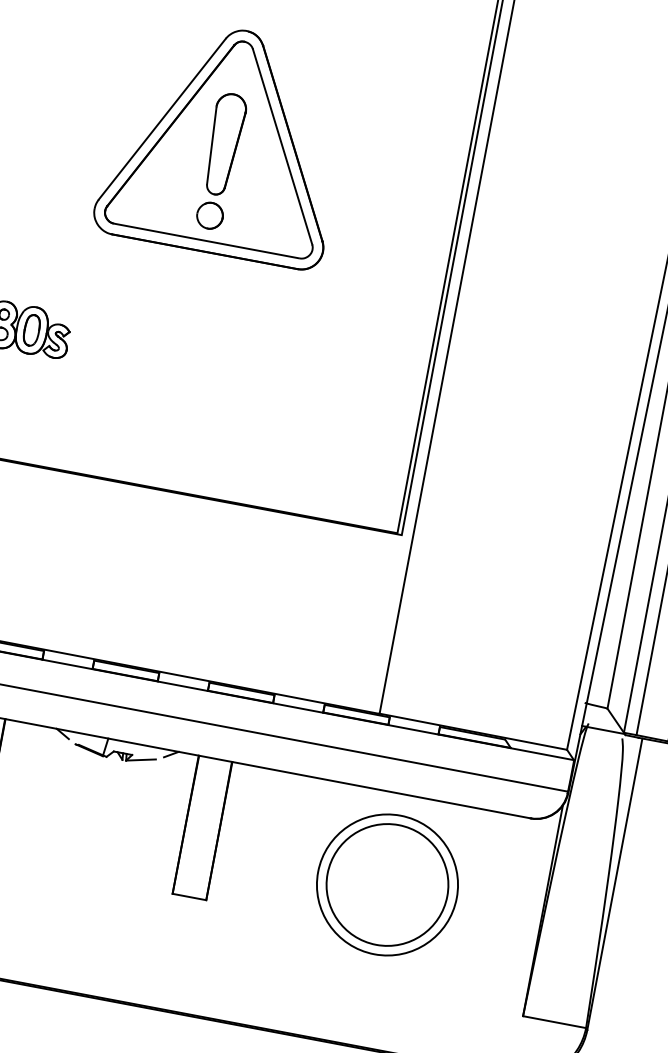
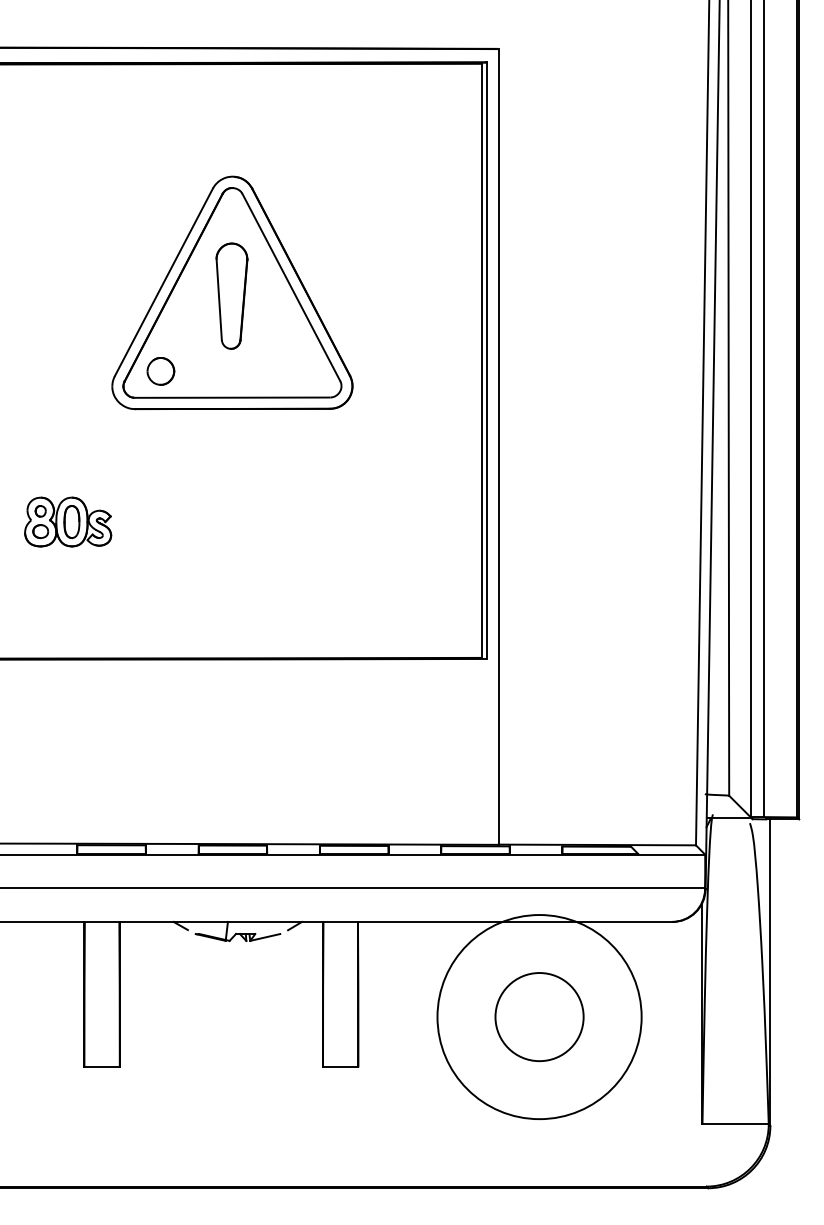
part: (209, 215) -> (160, 371), moved
circle: (387, 885) -> (539, 1017), size x0.7
circle: (387, 885) -> (539, 1017), size x1.4

